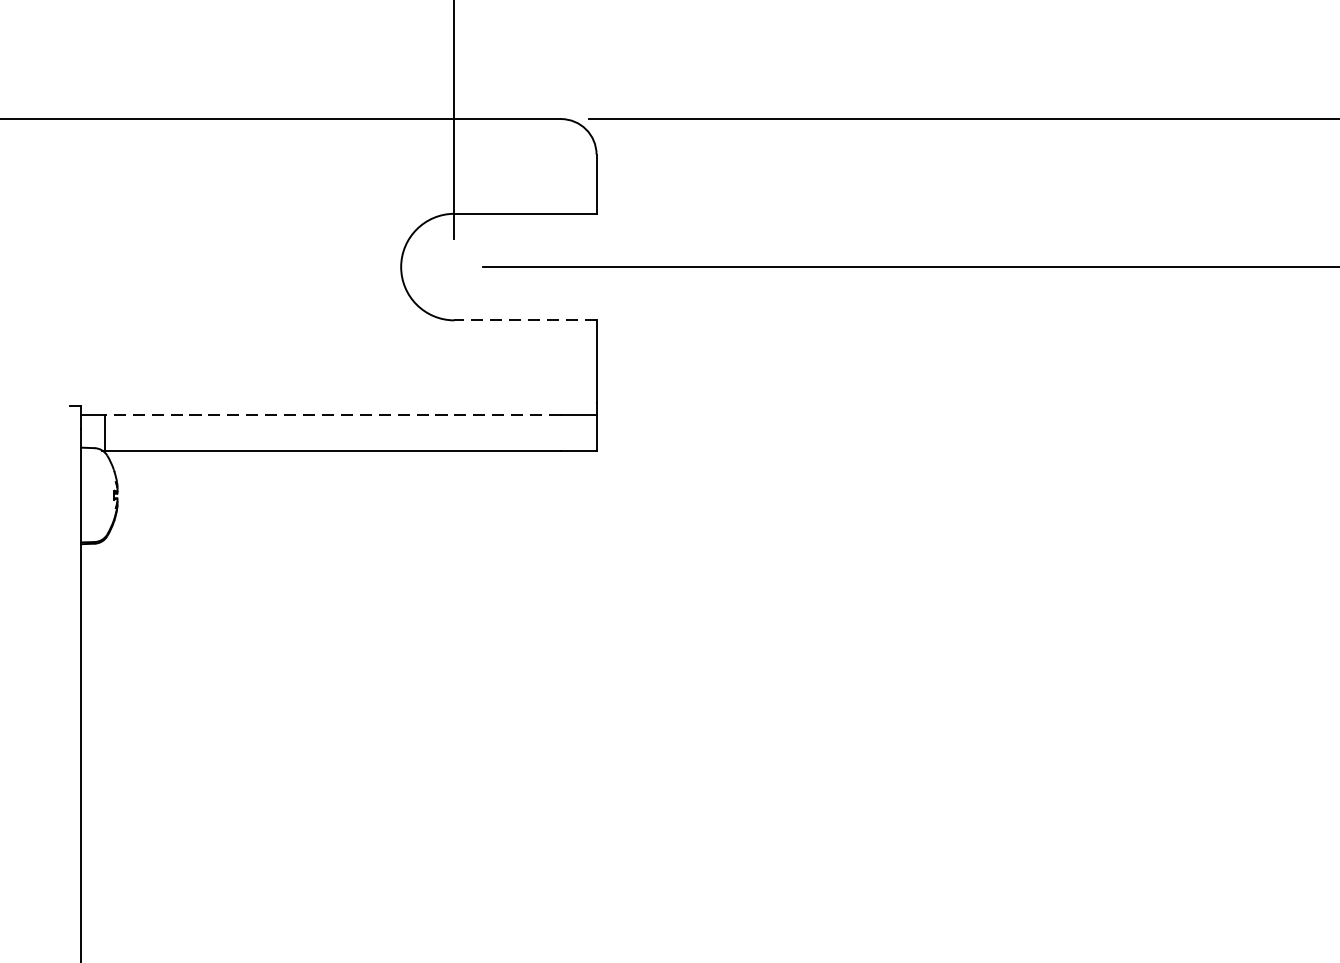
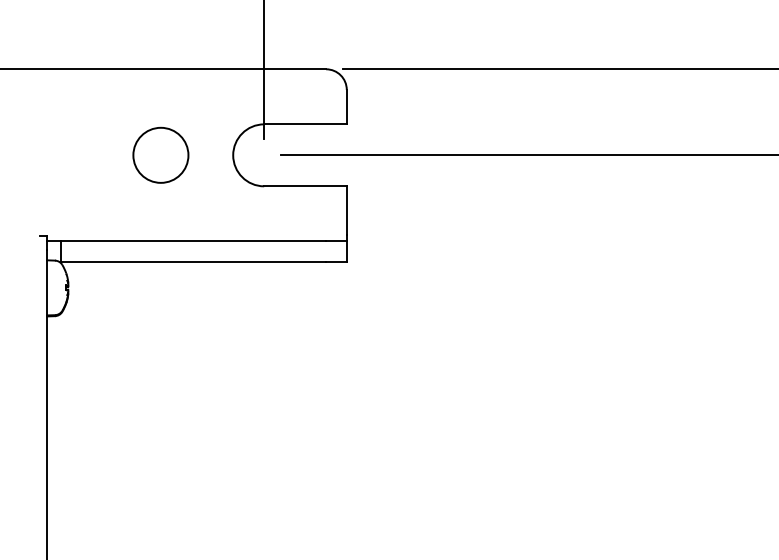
circle: (276, 265) -> (160, 154), added
line: (525, 320) -> (305, 186), dashed -> solid
line: (332, 415) -> (193, 241), dashed -> solid

